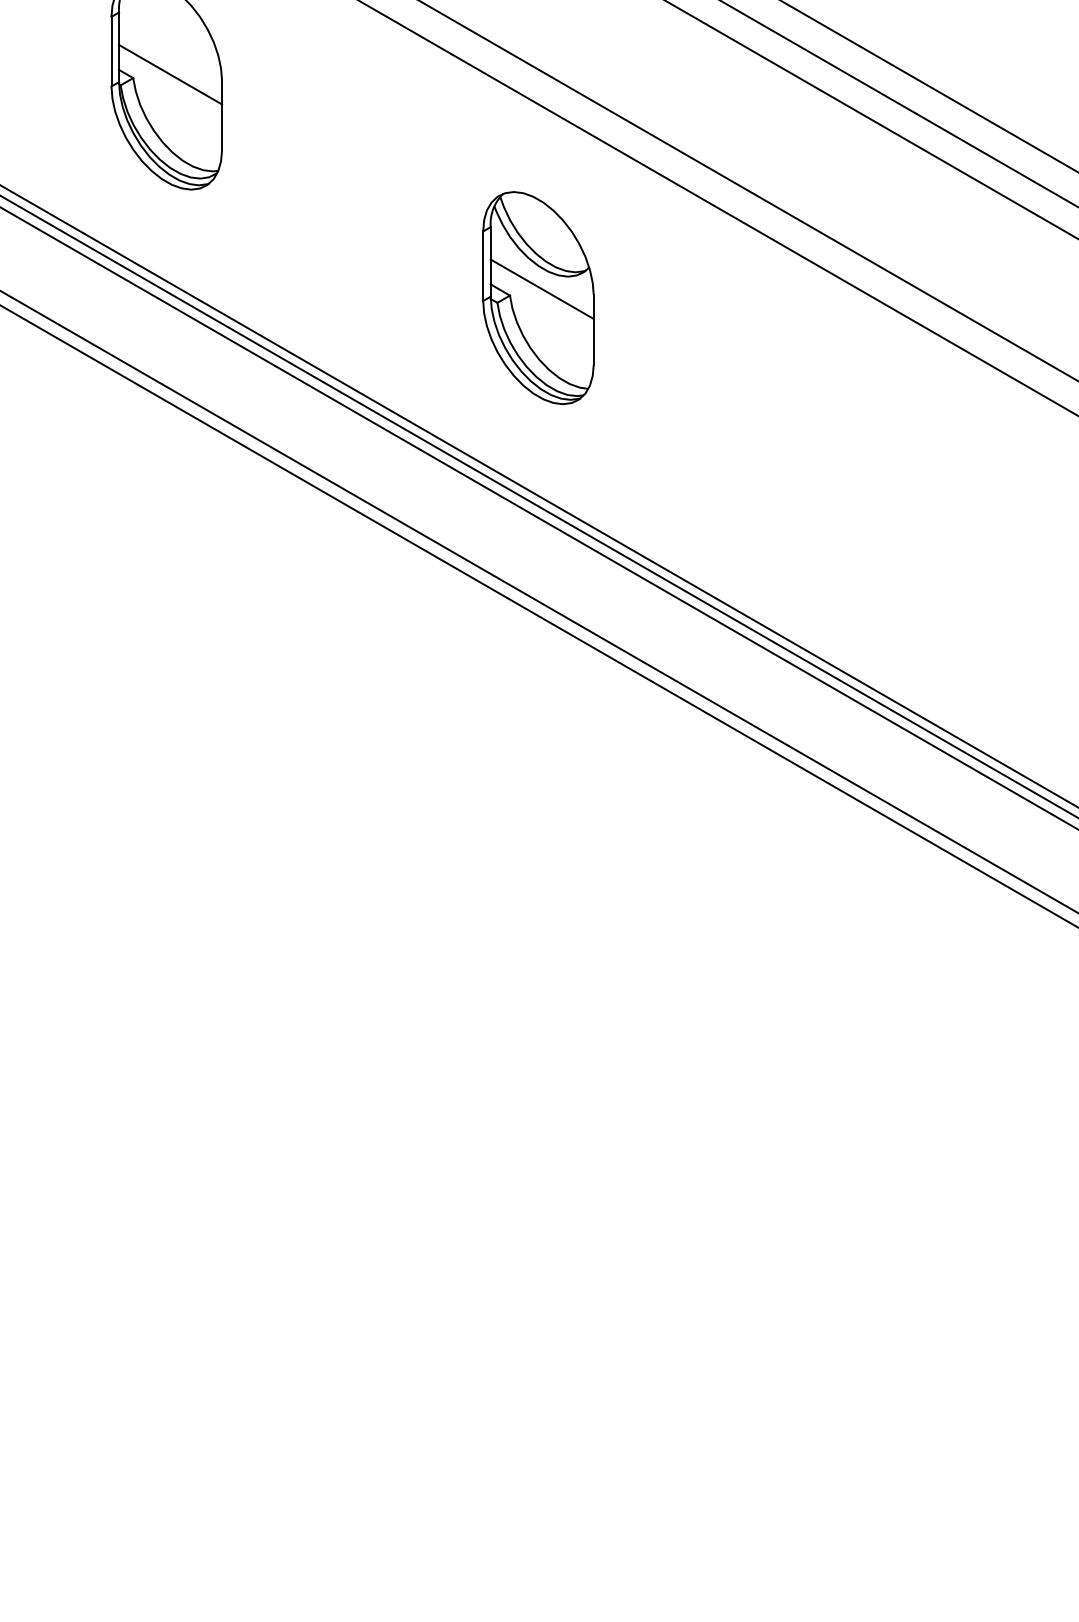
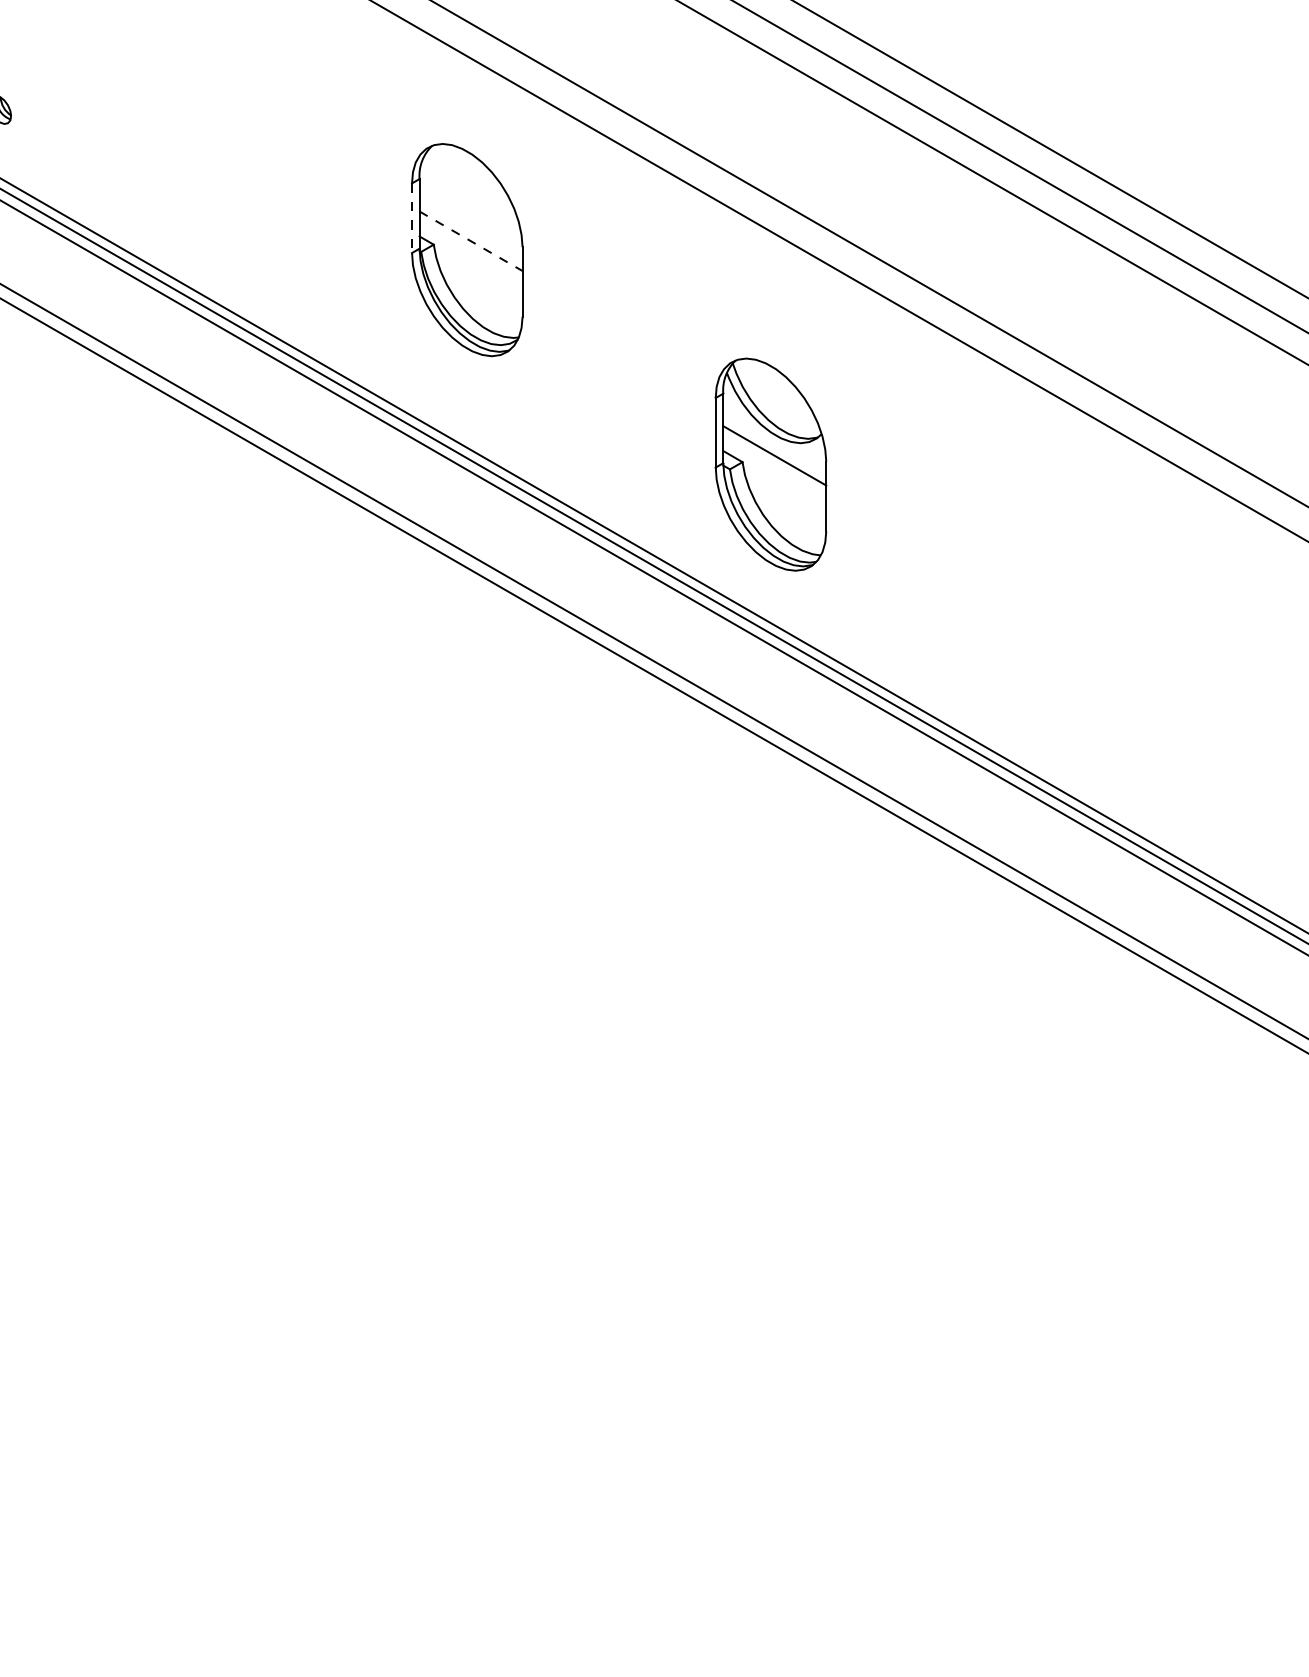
line: (111, 51) -> (412, 218), solid -> dashed
line: (170, 74) -> (471, 241), solid -> dashed
part: (537, 297) -> (770, 464), moved

